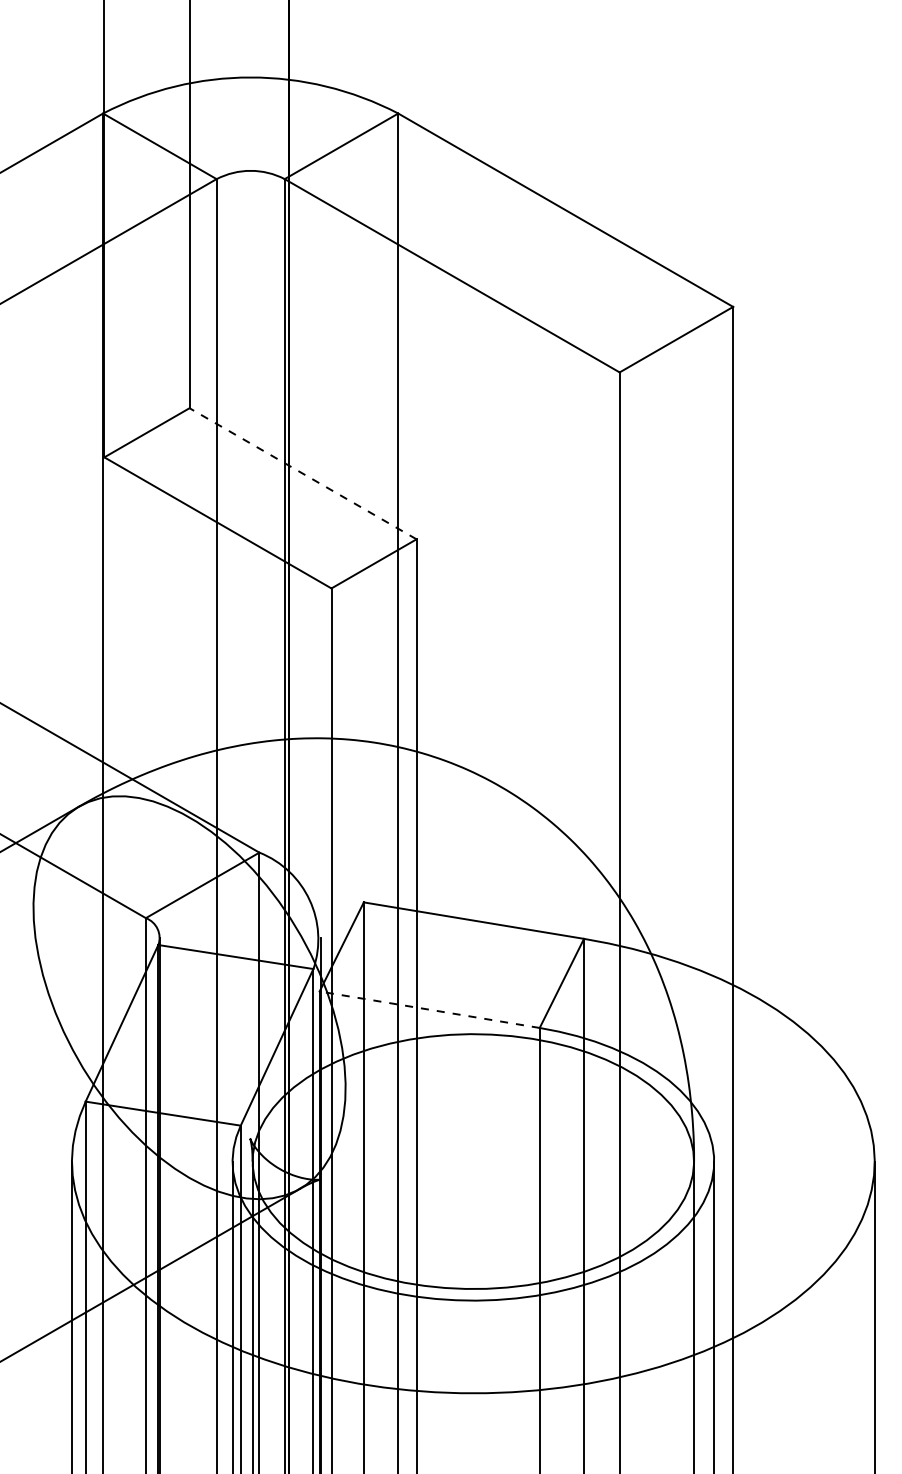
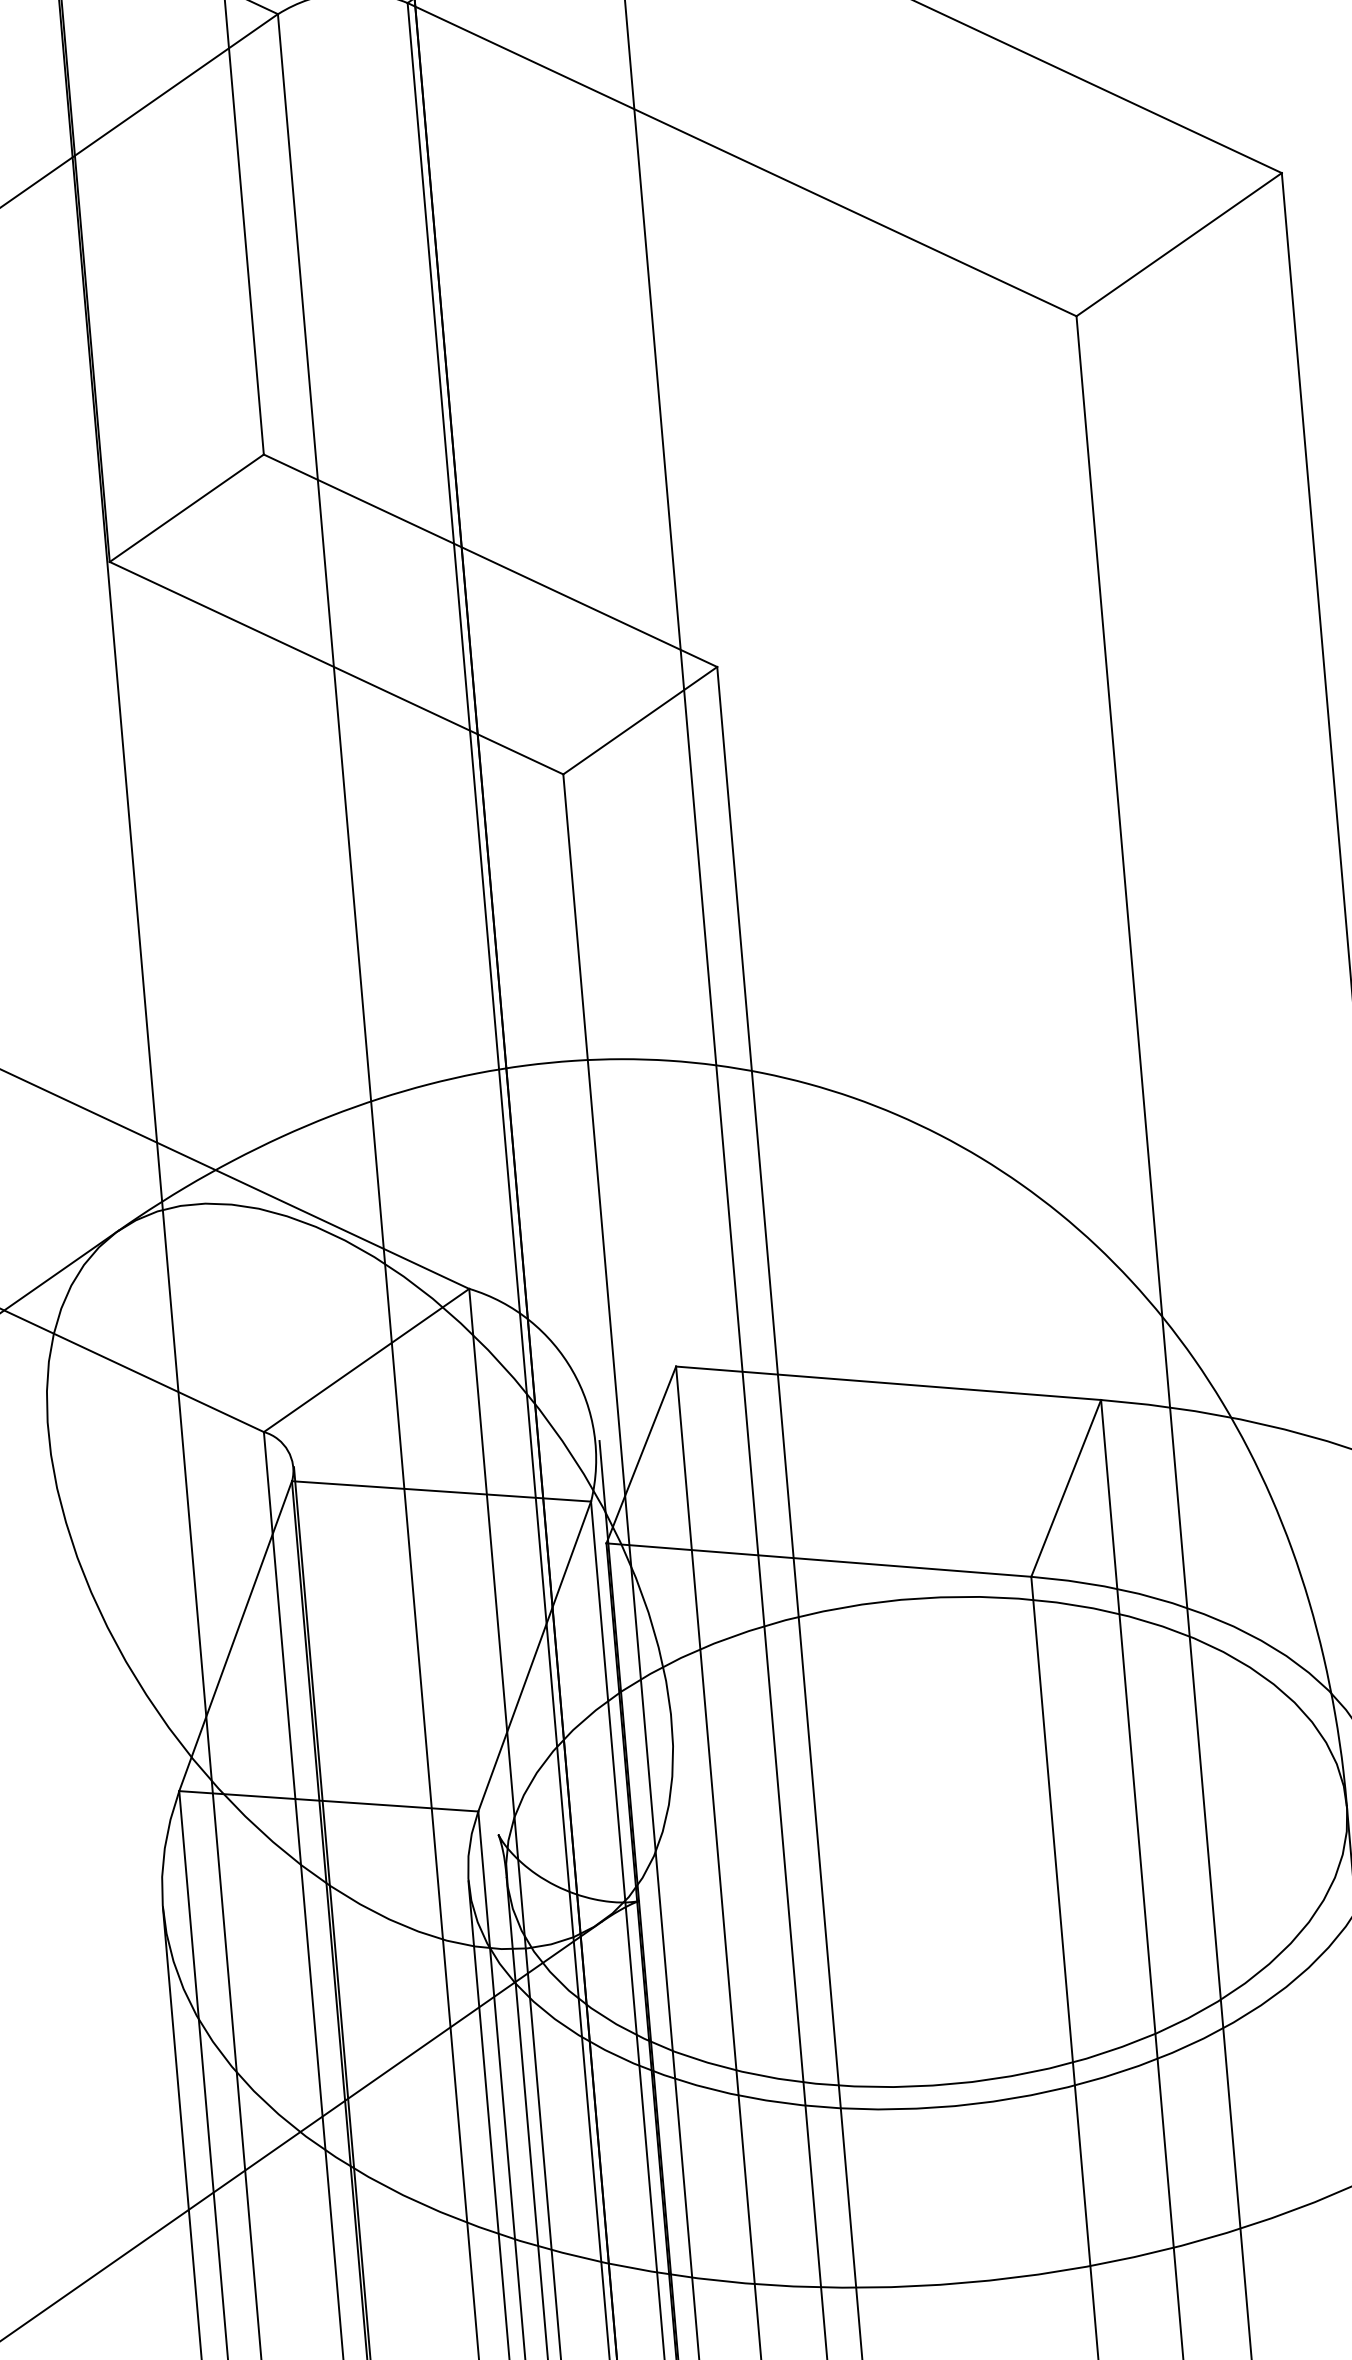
line: (302, 473) -> (489, 560), dashed -> solid
line: (429, 1009) -> (818, 1559), dashed -> solid

